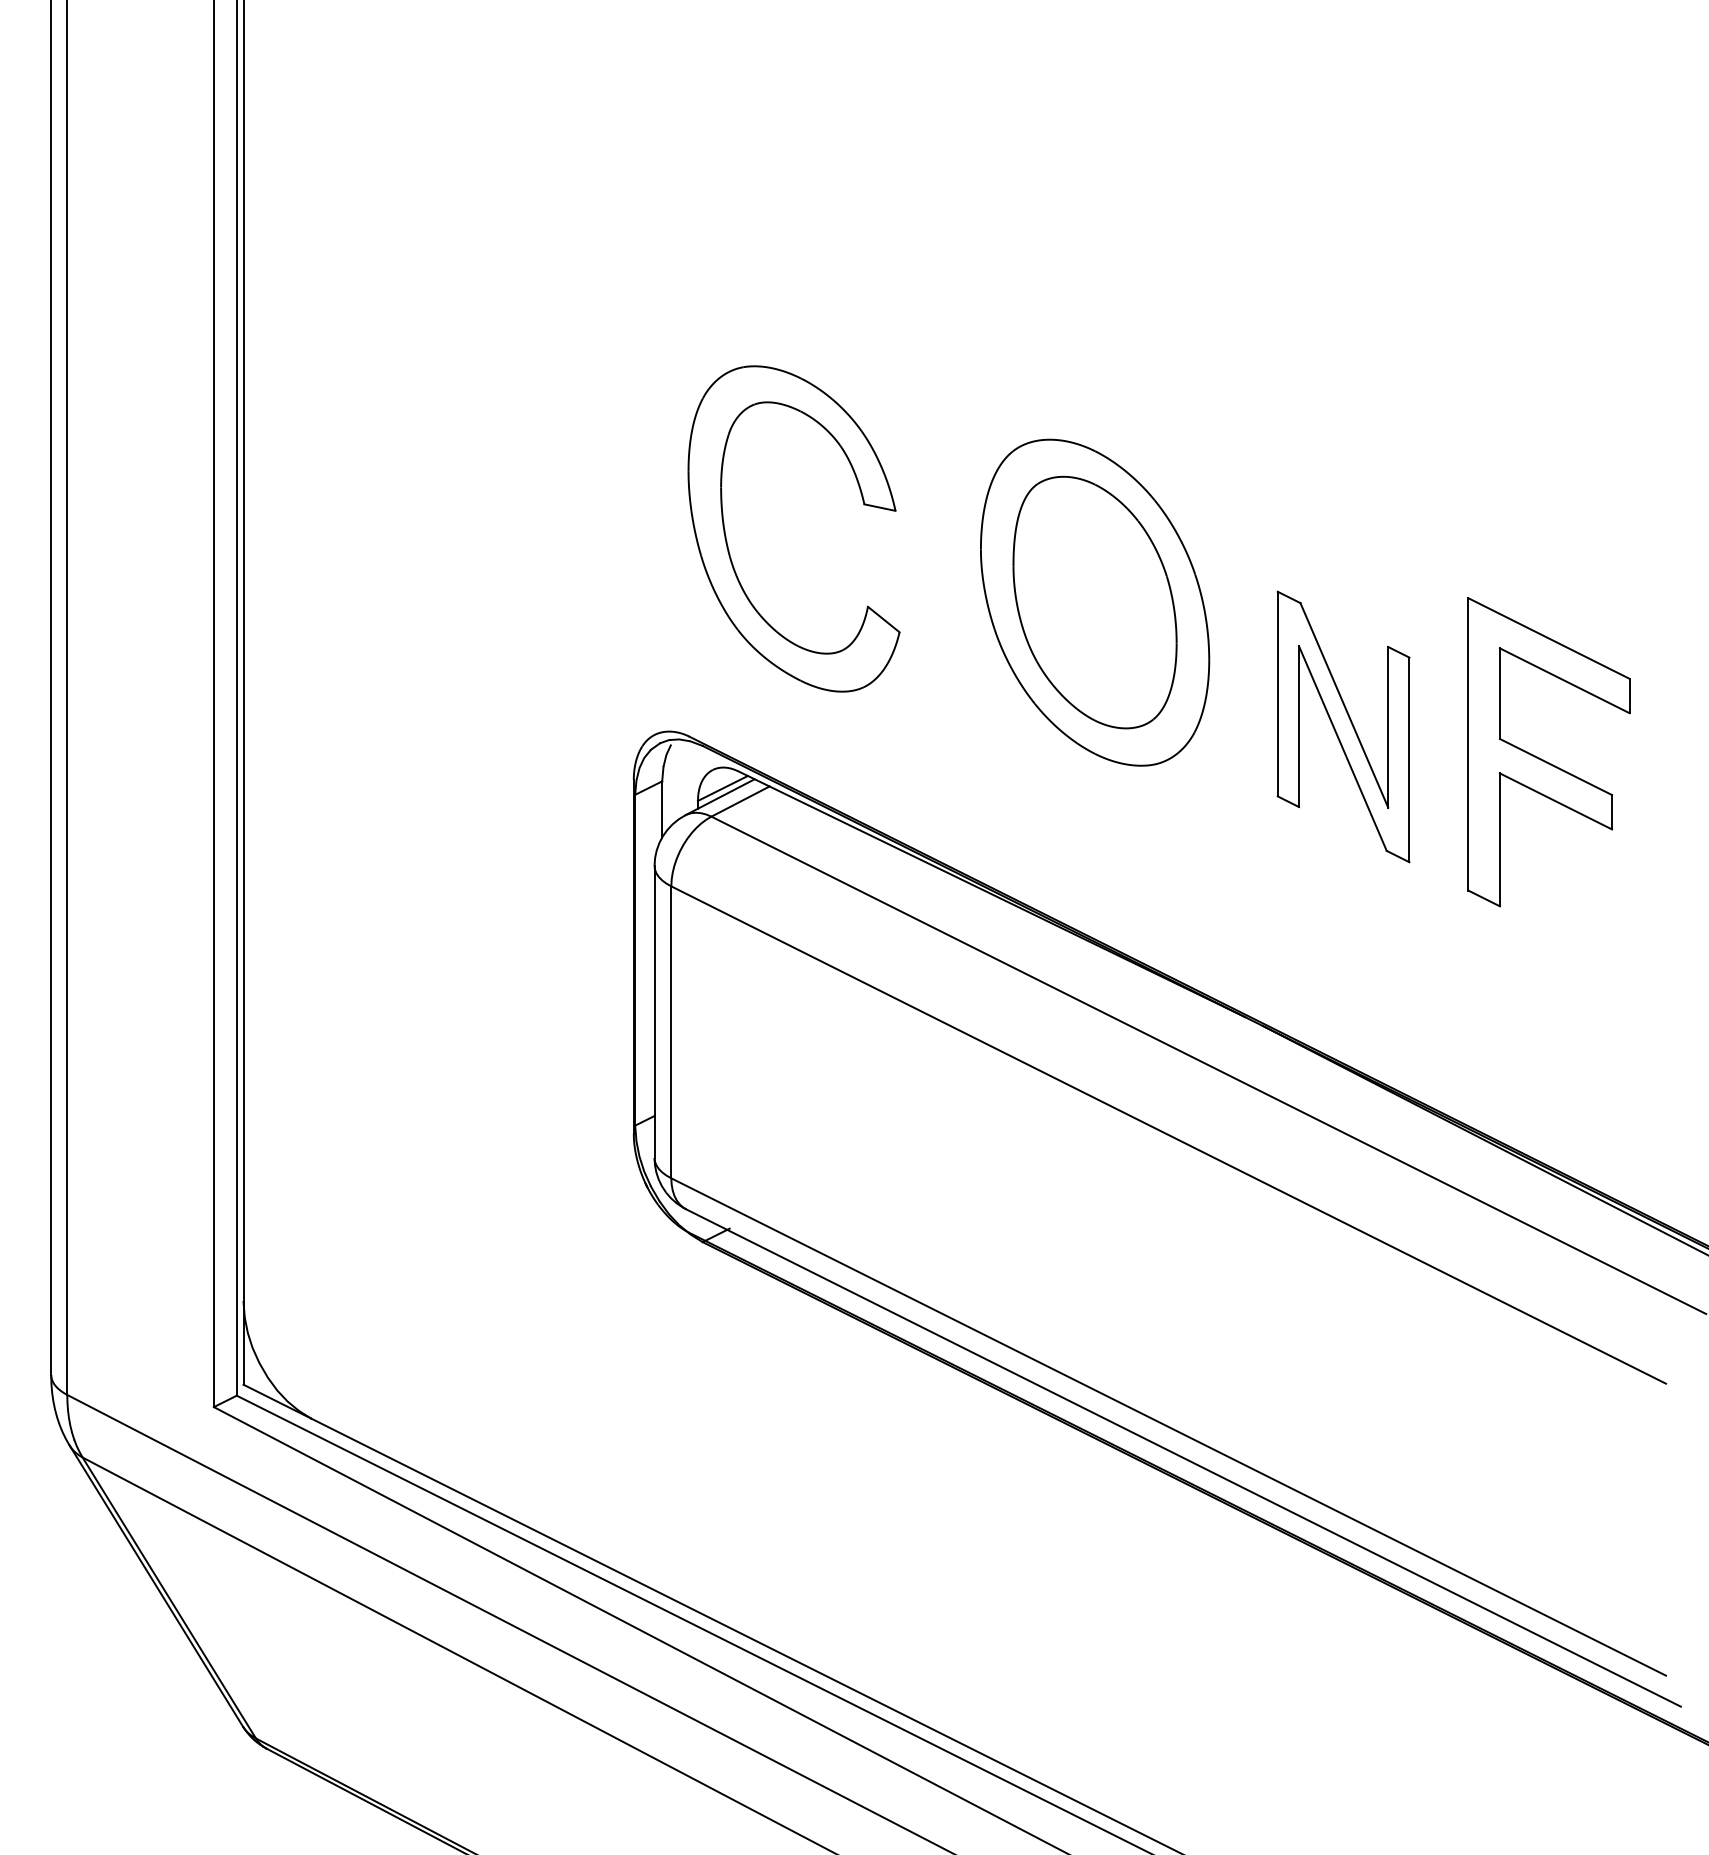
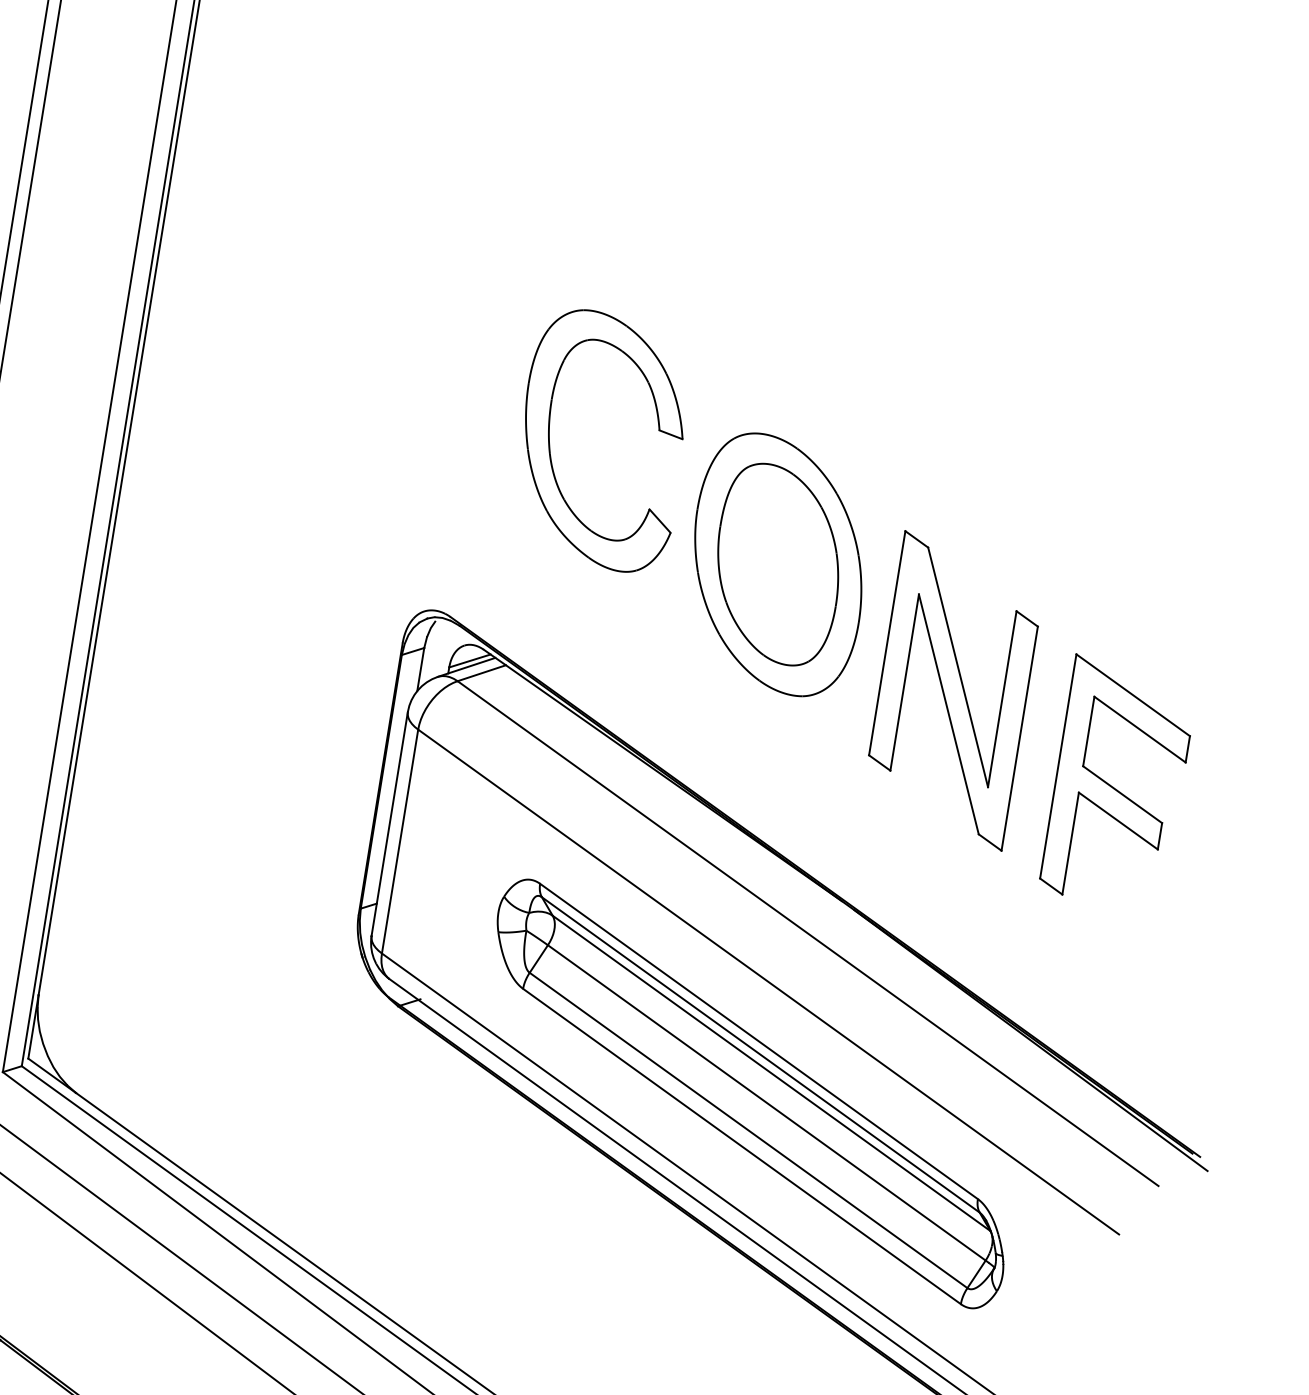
part: (728, 545) -> (550, 445), moved
part: (1343, 726) -> (953, 690), size x1.43
part: (1545, 760) -> (1115, 788), moved
part: (1168, 1280) -> (750, 1093), added

